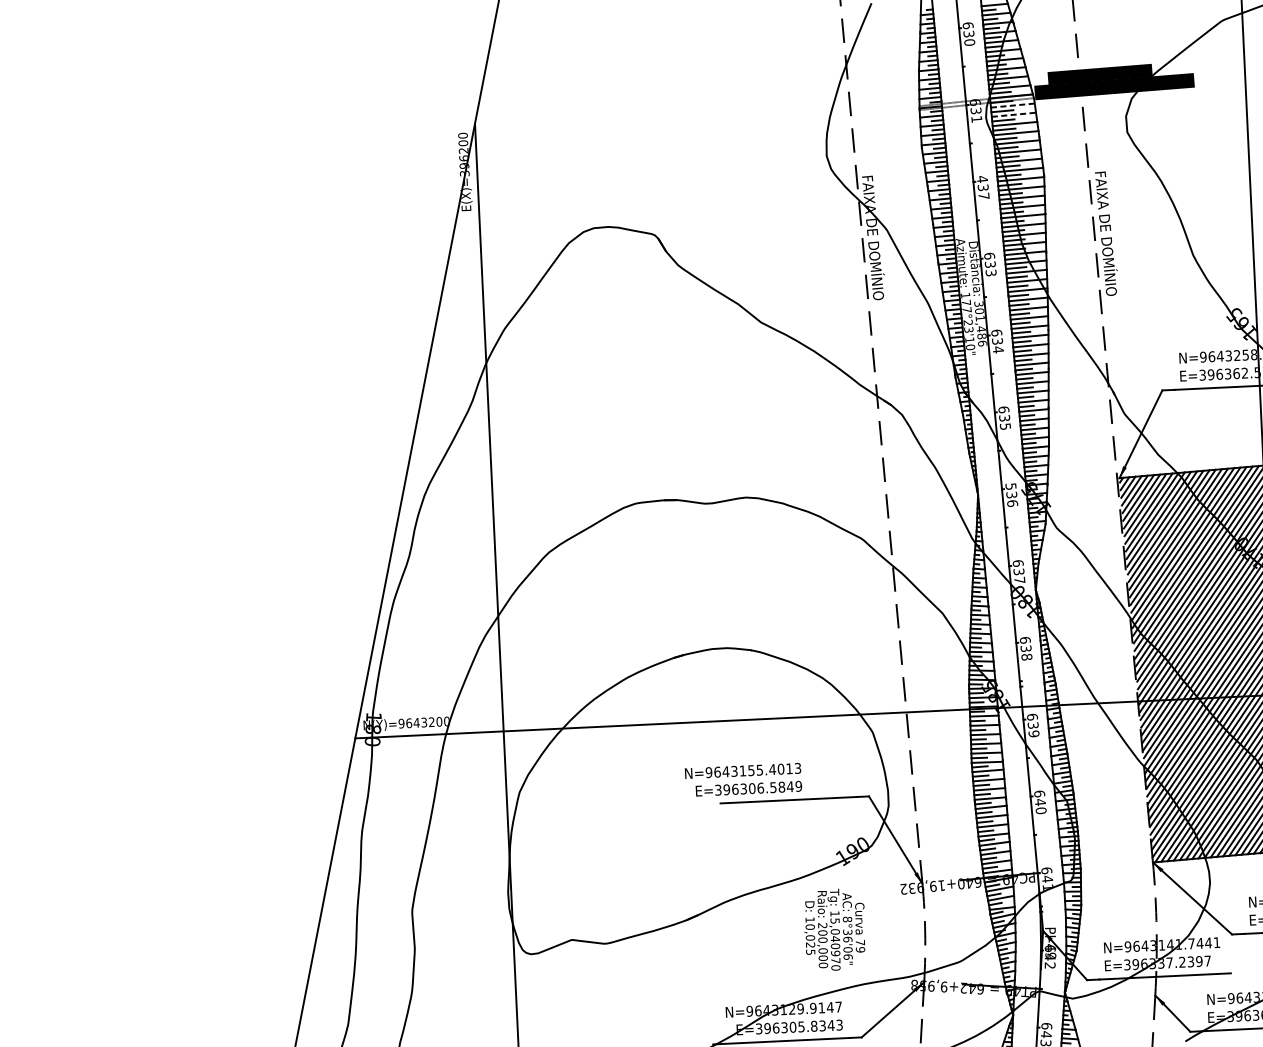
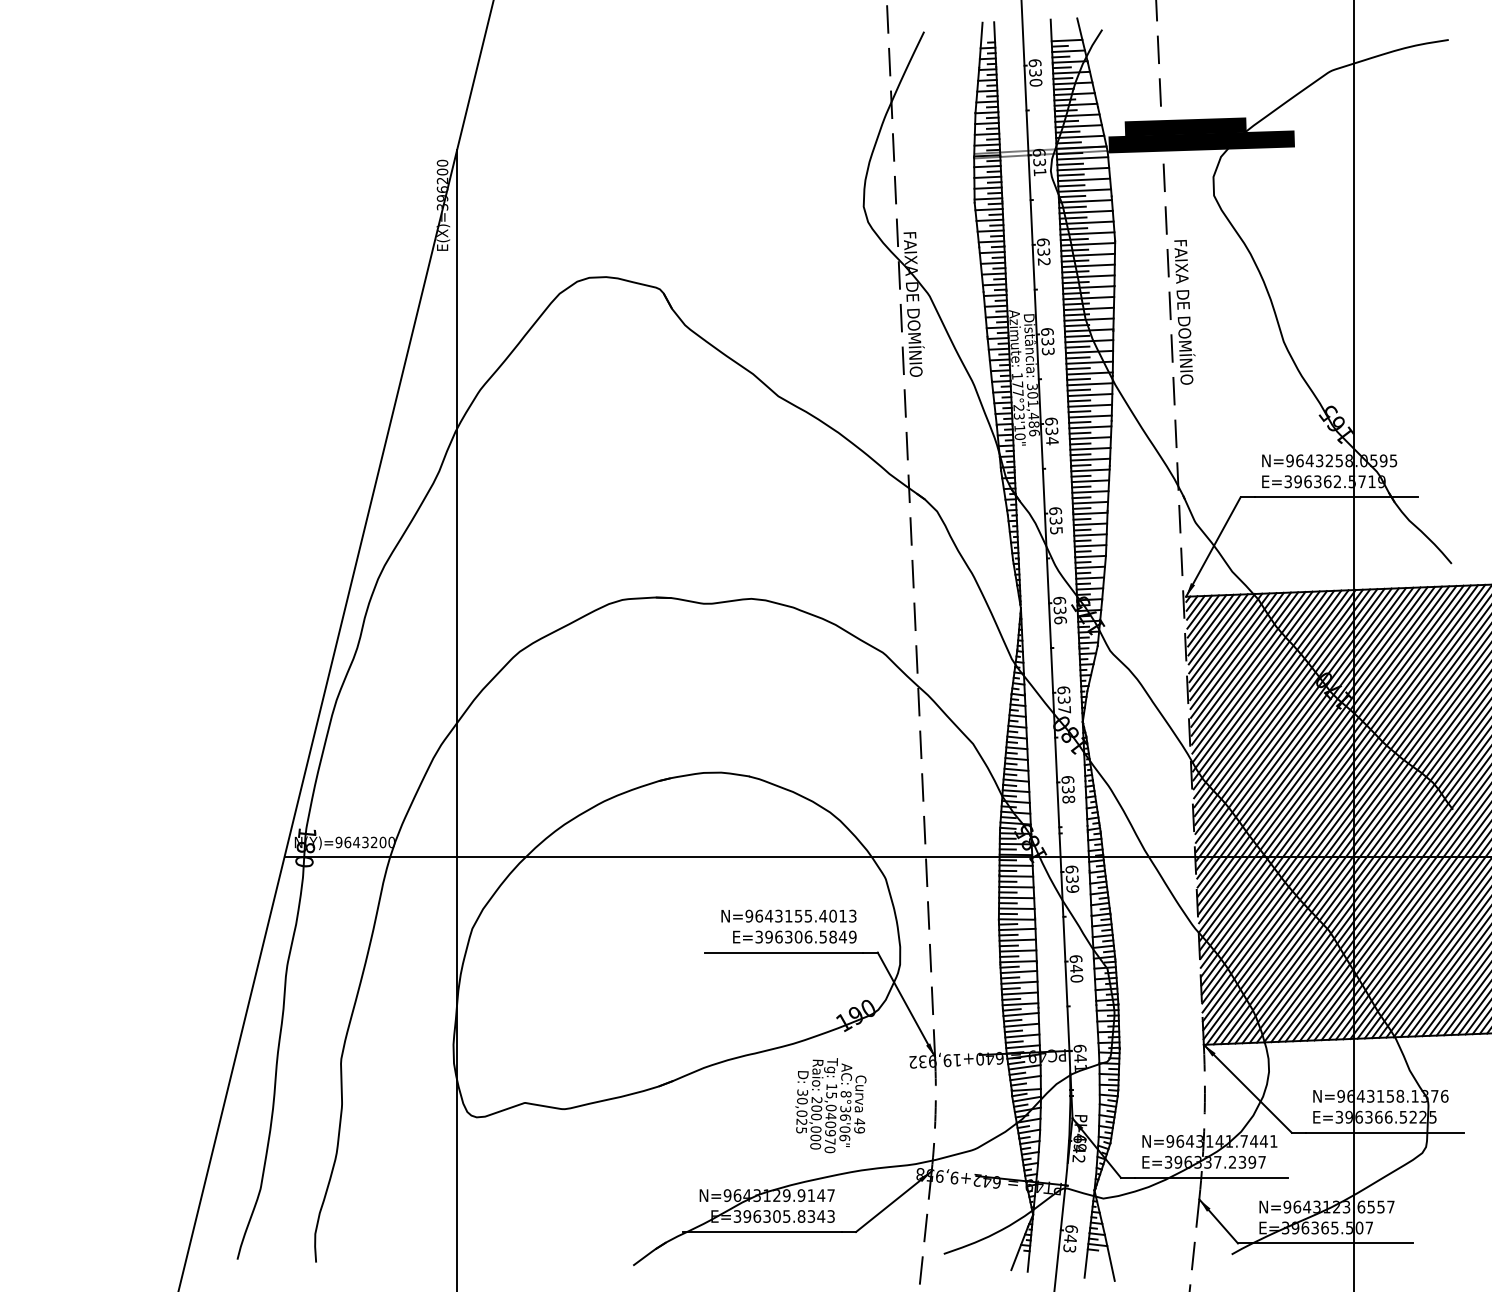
line: (1012, 105) -> (1082, 158), dashed -> solid
line: (1014, 115) -> (1083, 169), dashed -> solid
text: (983, 187) -> (1043, 251), 437 -> 632
text: (1010, 486) -> (1059, 600), 536 -> 636
text: (743, 779) -> (788, 926), moved
text: (809, 919) -> (802, 1092), 10,025 -> 30,025
text: (860, 942) -> (859, 1121), 79 -> 49

